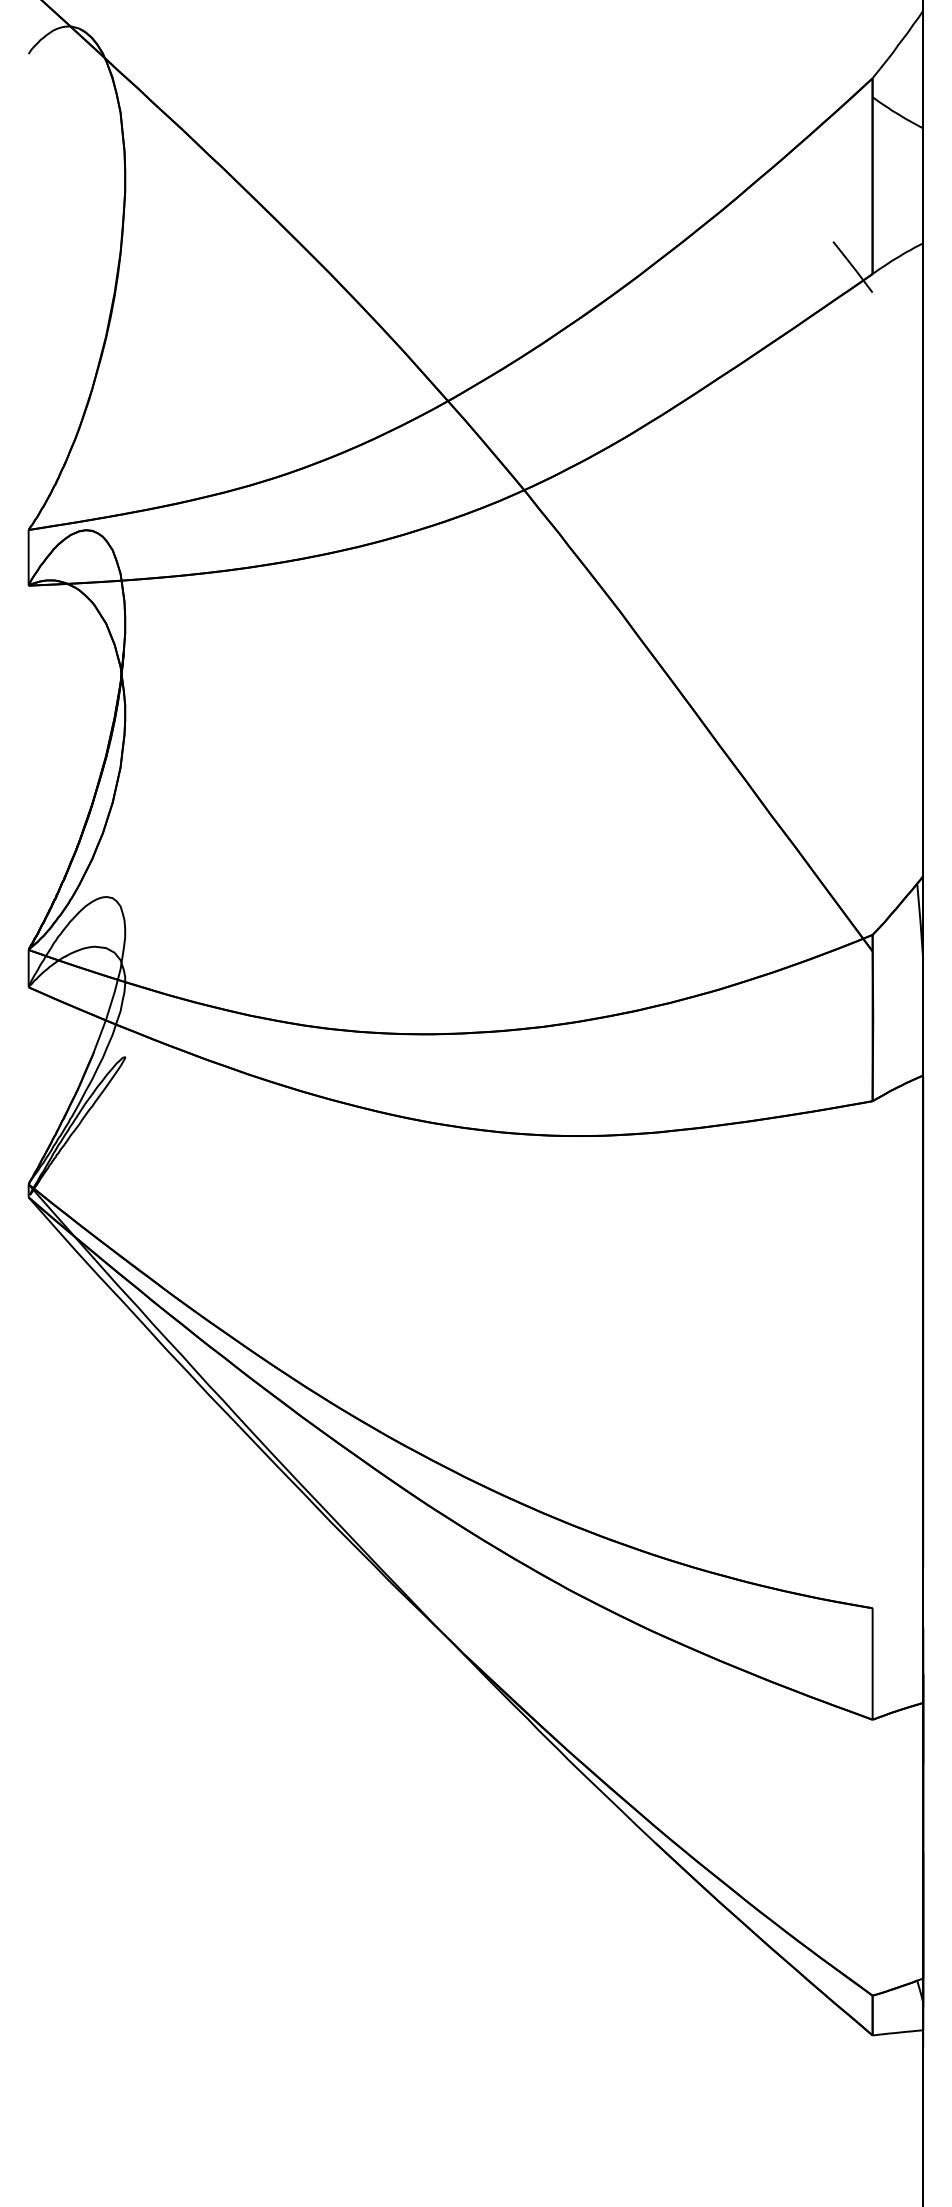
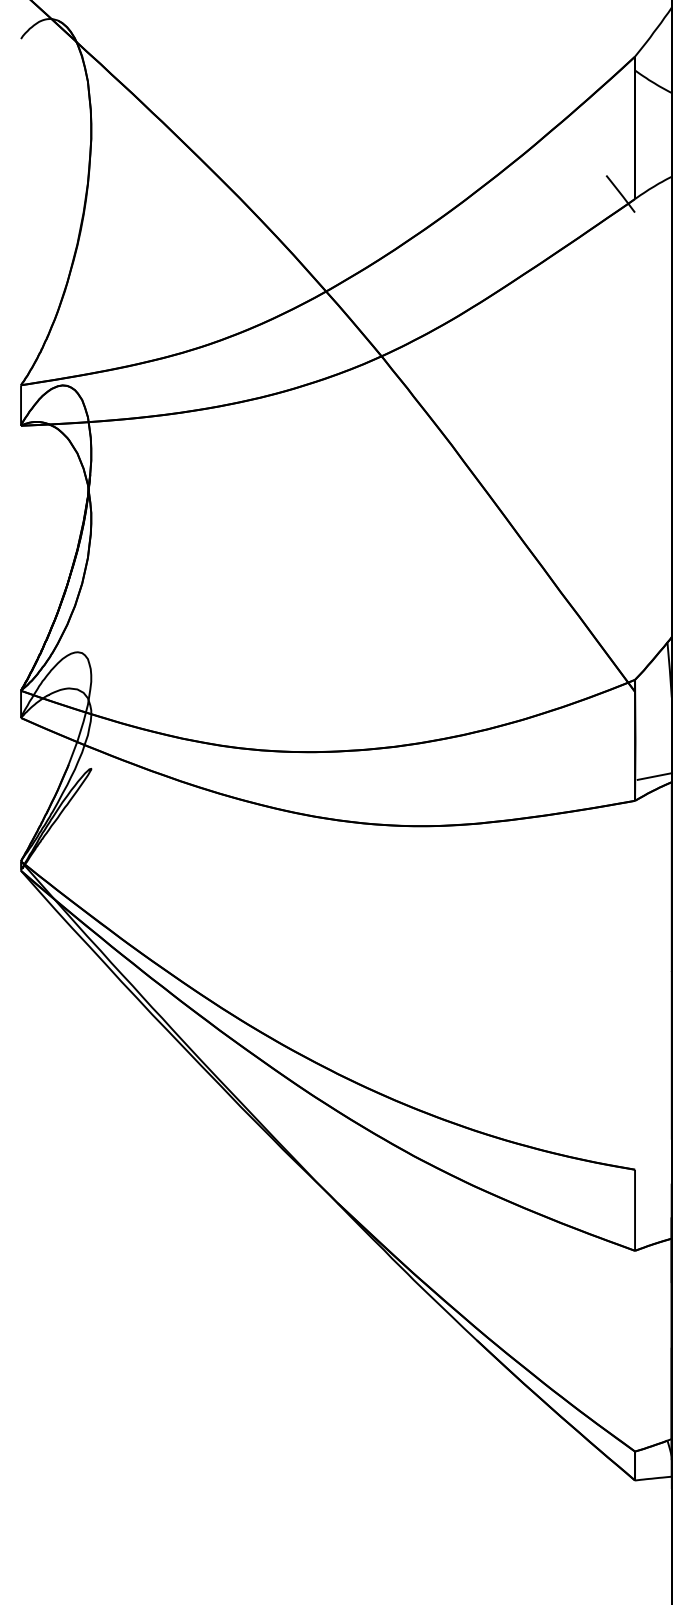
line: (899, 1067) -> (654, 776), added

